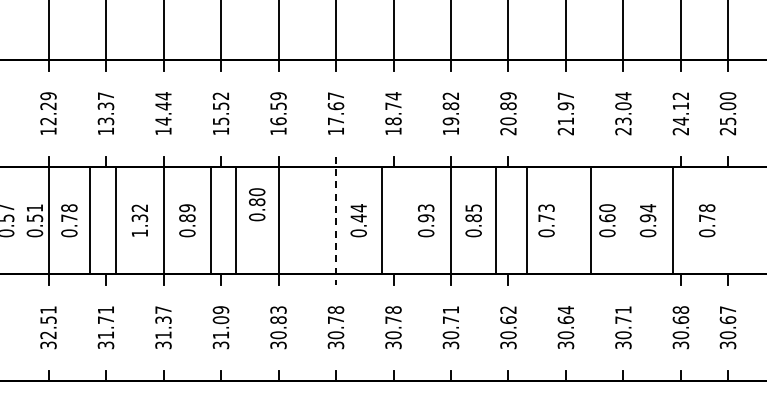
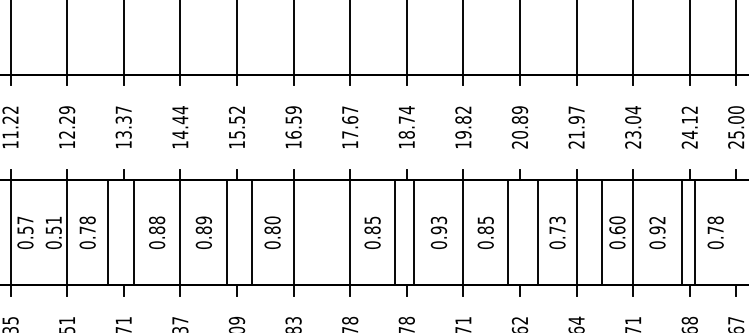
text: (257, 204) -> (272, 232), moved
text: (647, 208) -> (656, 220), 0.94 -> 0.92
text: (358, 213) -> (372, 225), 0.44 -> 0.85
text: (139, 220) -> (156, 232), 1.32 -> 0.88
line: (401, 220) -> (414, 232), added
line: (565, 220) -> (576, 232), added
line: (623, 220) -> (633, 232), added
line: (686, 220) -> (695, 232), added
line: (336, 221) -> (350, 233), dashed -> solid

